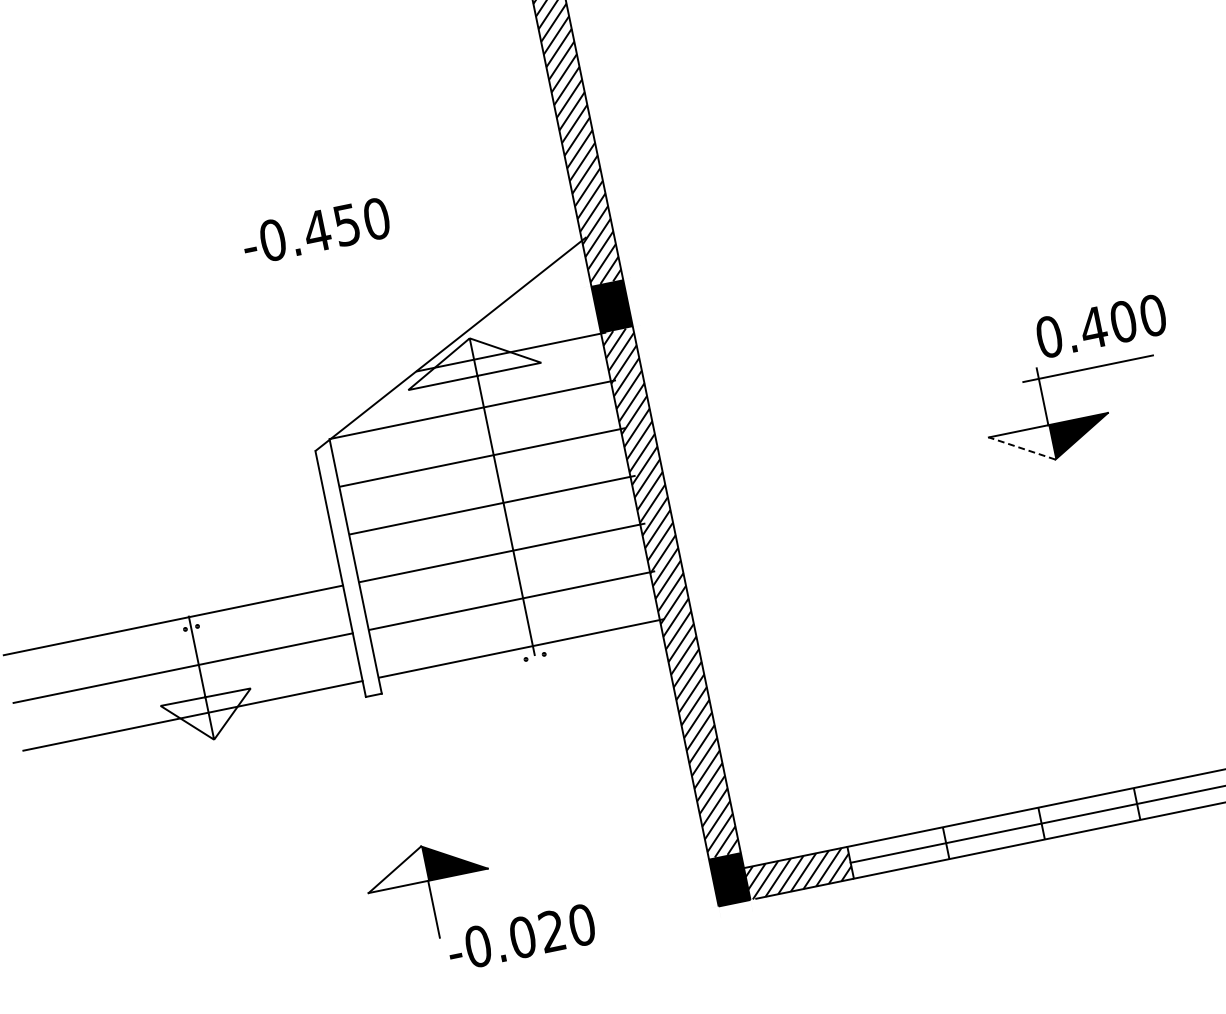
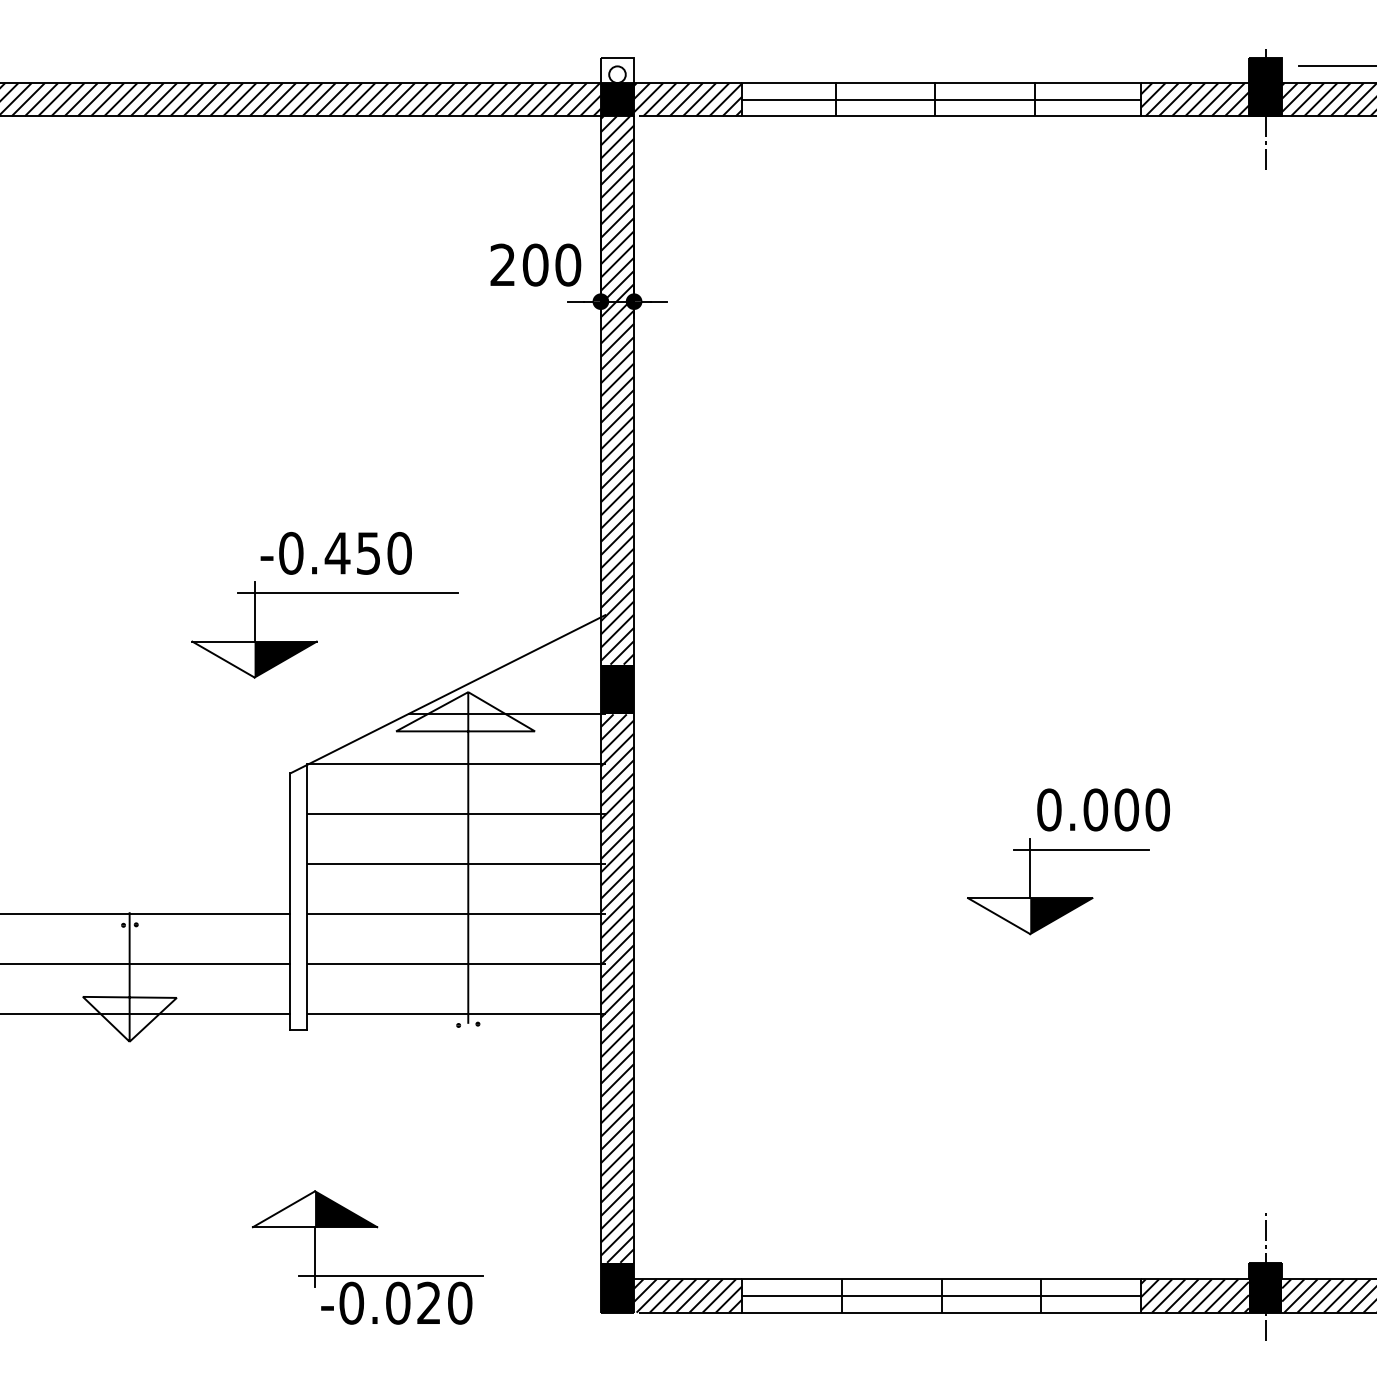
part: (315, 318) -> (317, 640), added
text: (1093, 327) -> (1095, 809), 0.400 -> 0.000
line: (1022, 448) -> (999, 916), dashed -> solid
line: (509, 912) -> (390, 1275), added

